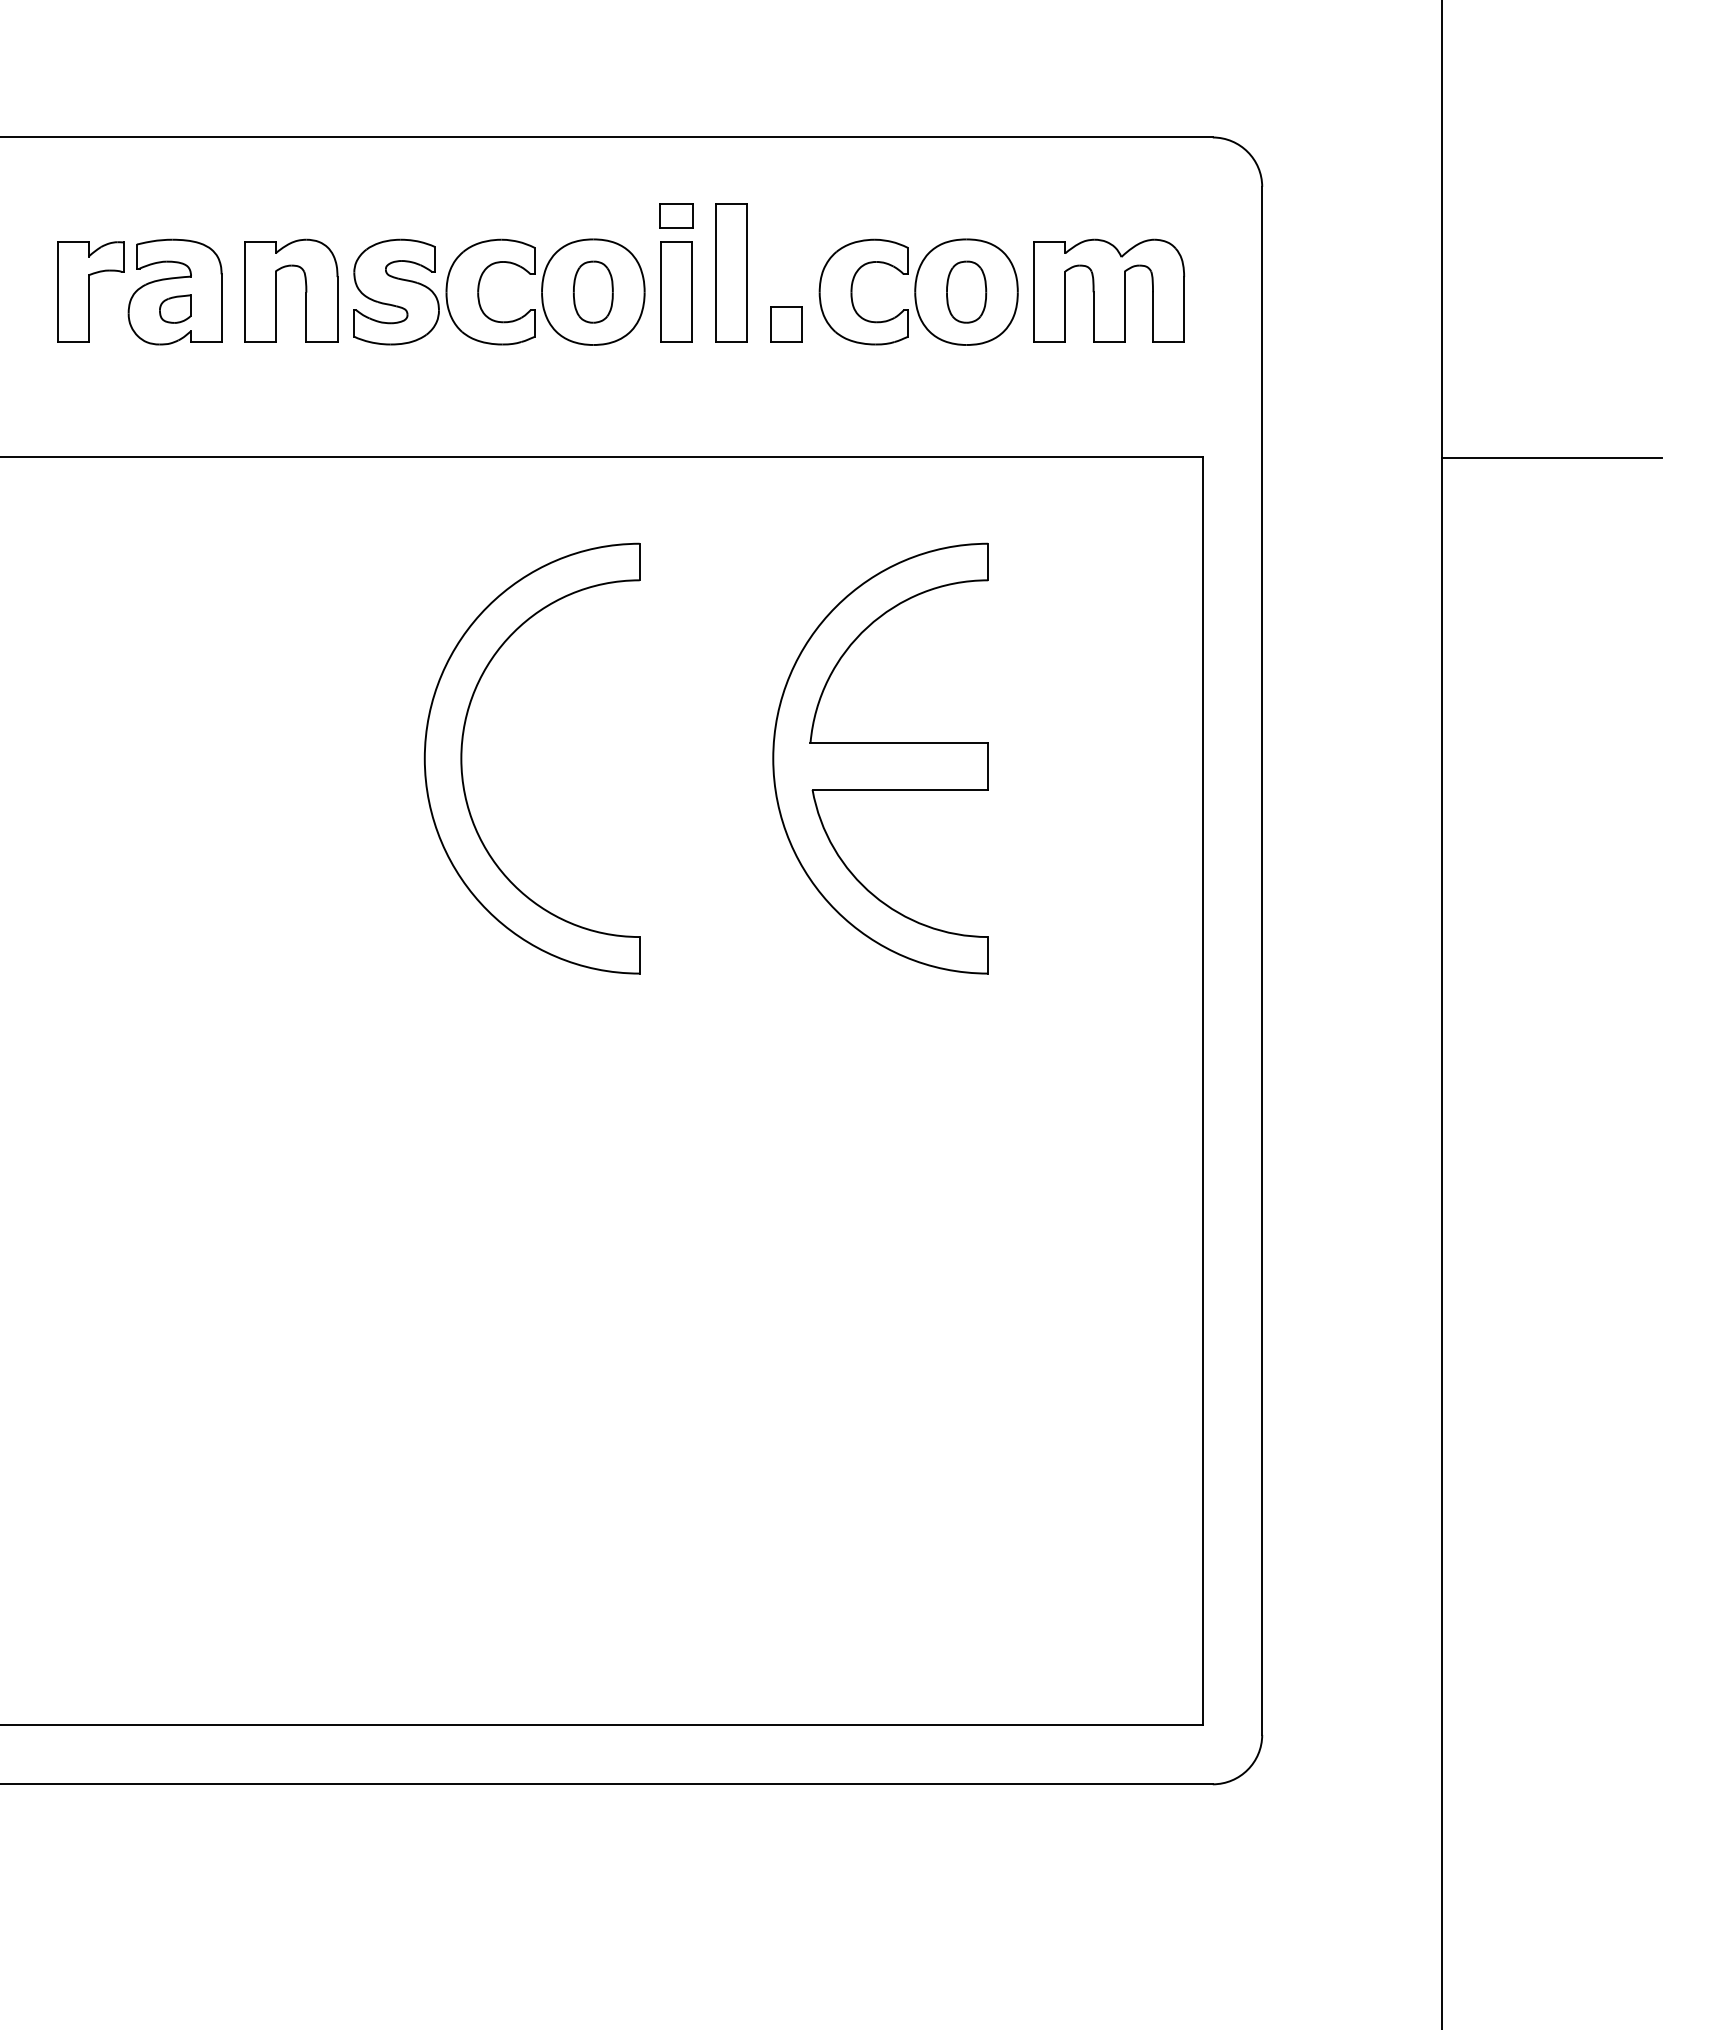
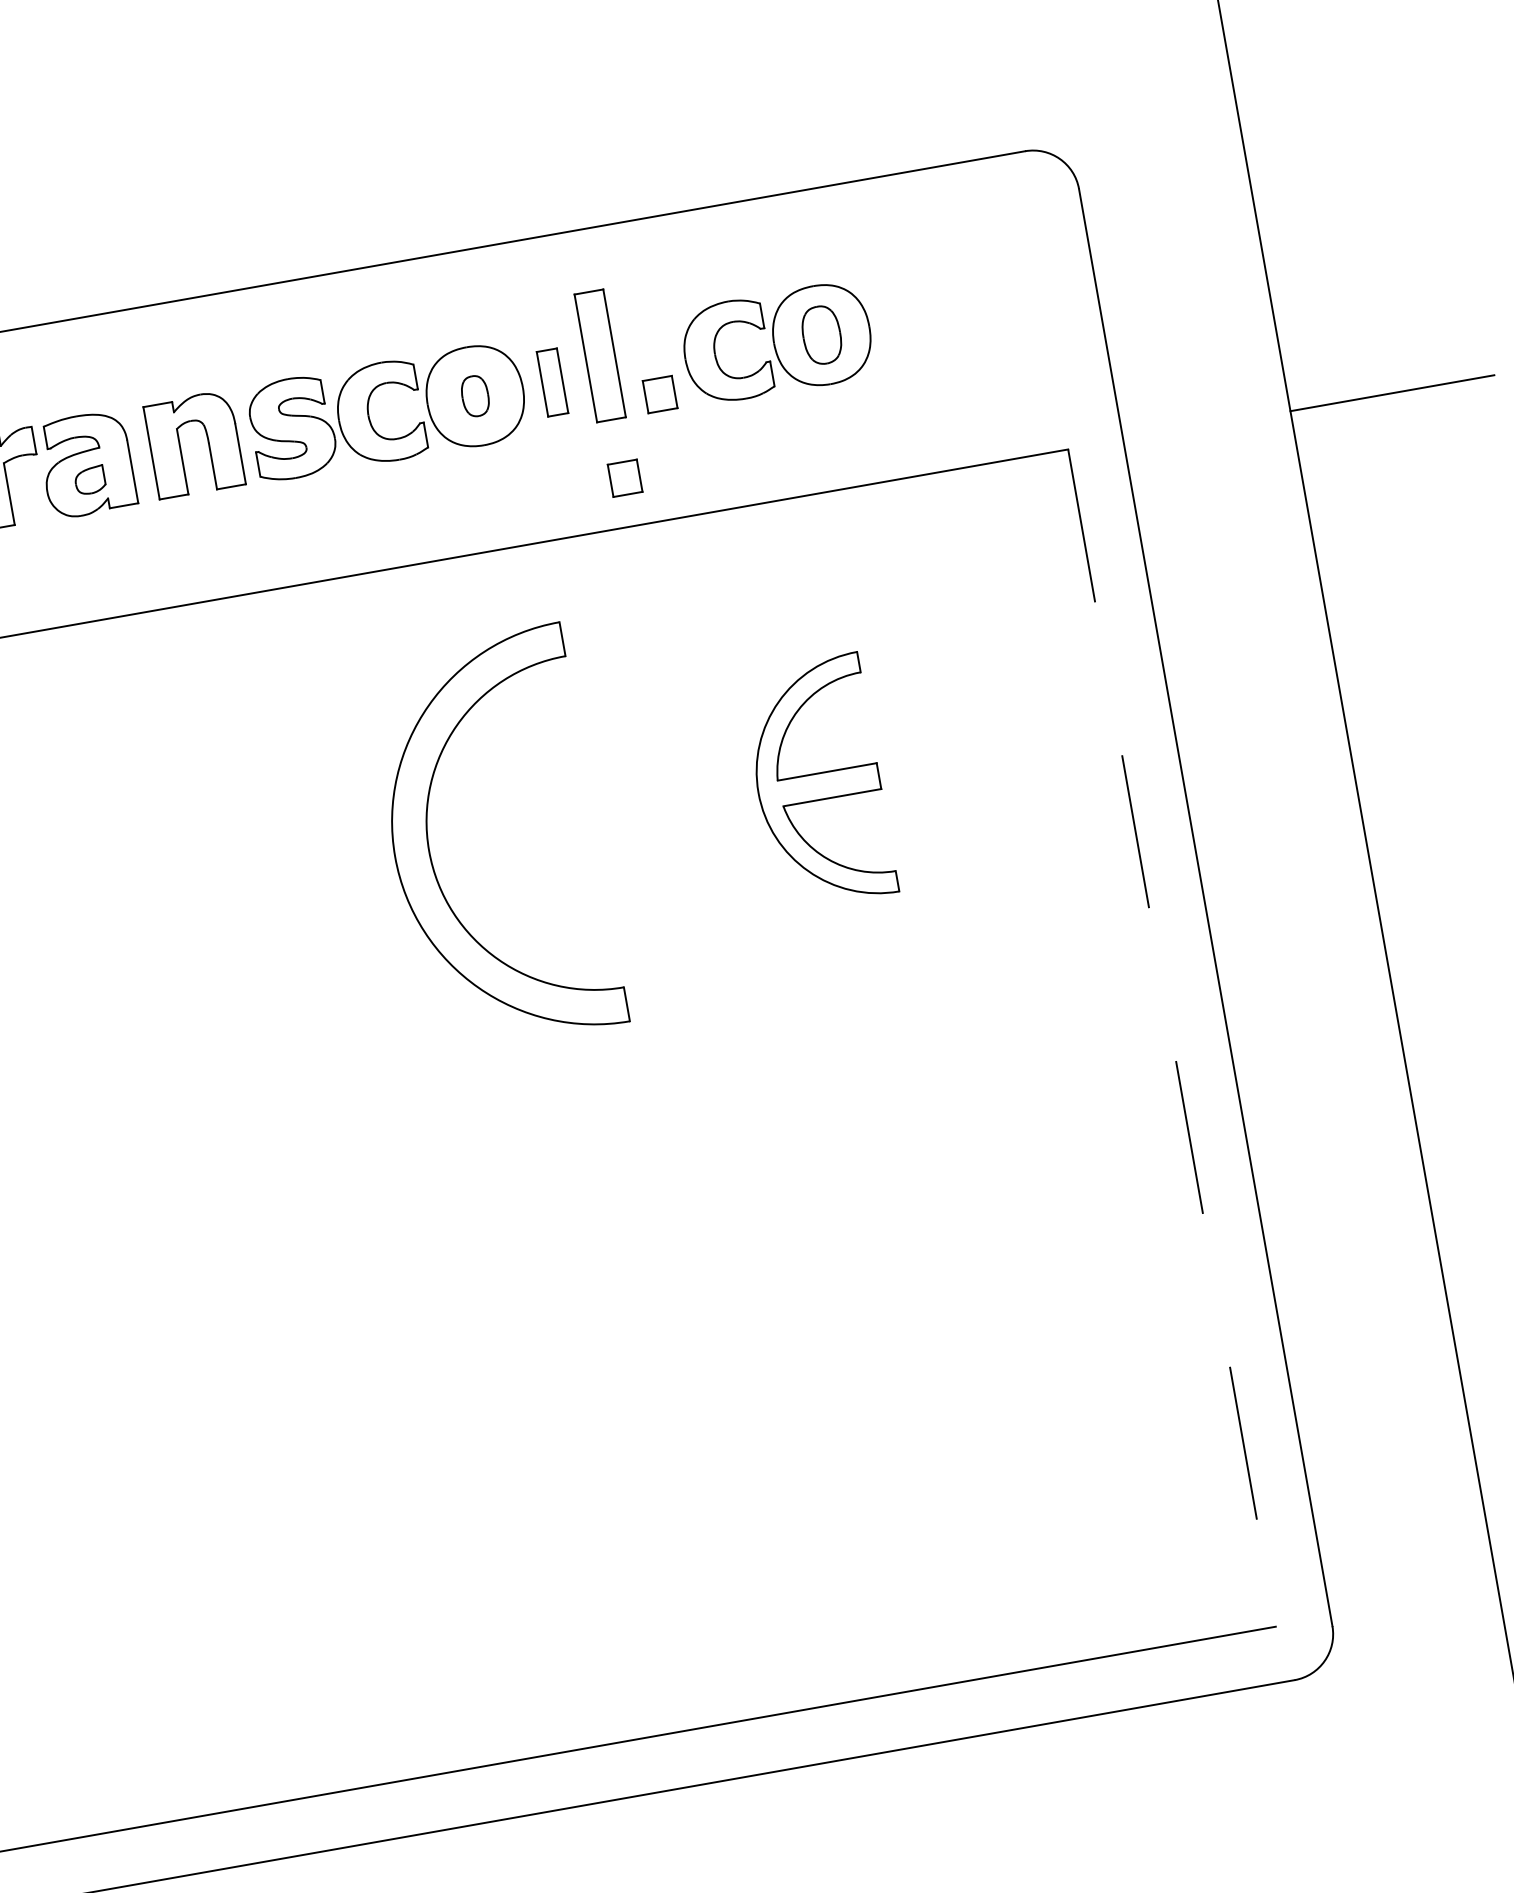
part: (676, 215) -> (539, 311), removed
part: (1108, 290) -> (953, 310), removed
part: (593, 291) -> (475, 395), size x0.7
part: (676, 291) -> (552, 382), size x0.7
part: (734, 405) -> (624, 478), added
part: (880, 758) -> (818, 782), size x0.6
line: (1202, 1091) -> (1171, 1038), solid -> dashed

